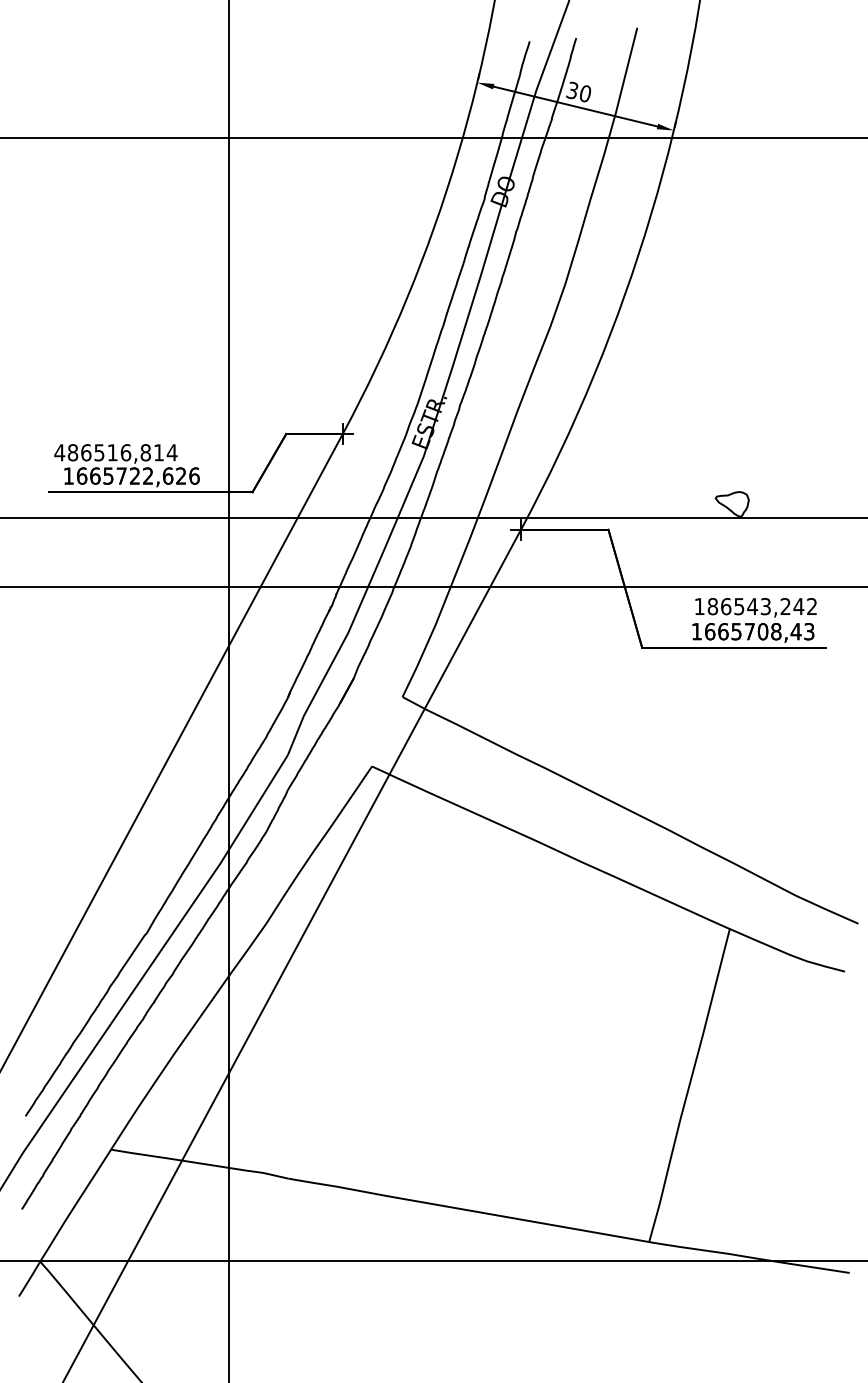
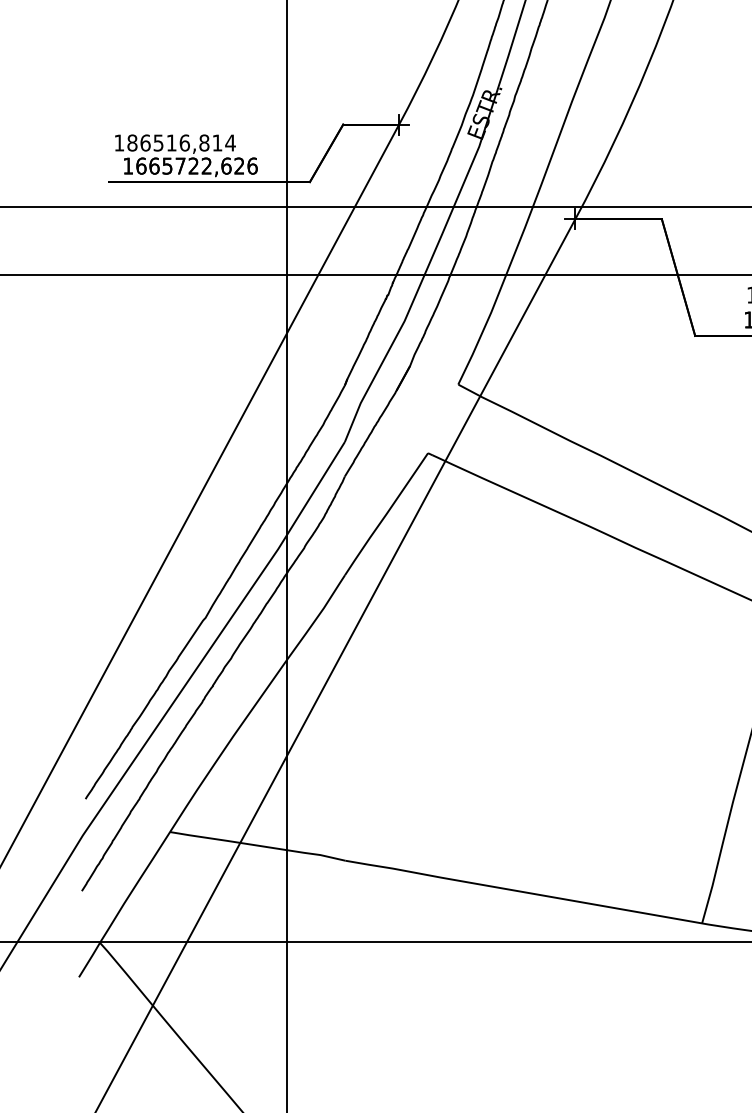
text: (59, 452) -> (119, 142), 486516,814 -> 186516,814

